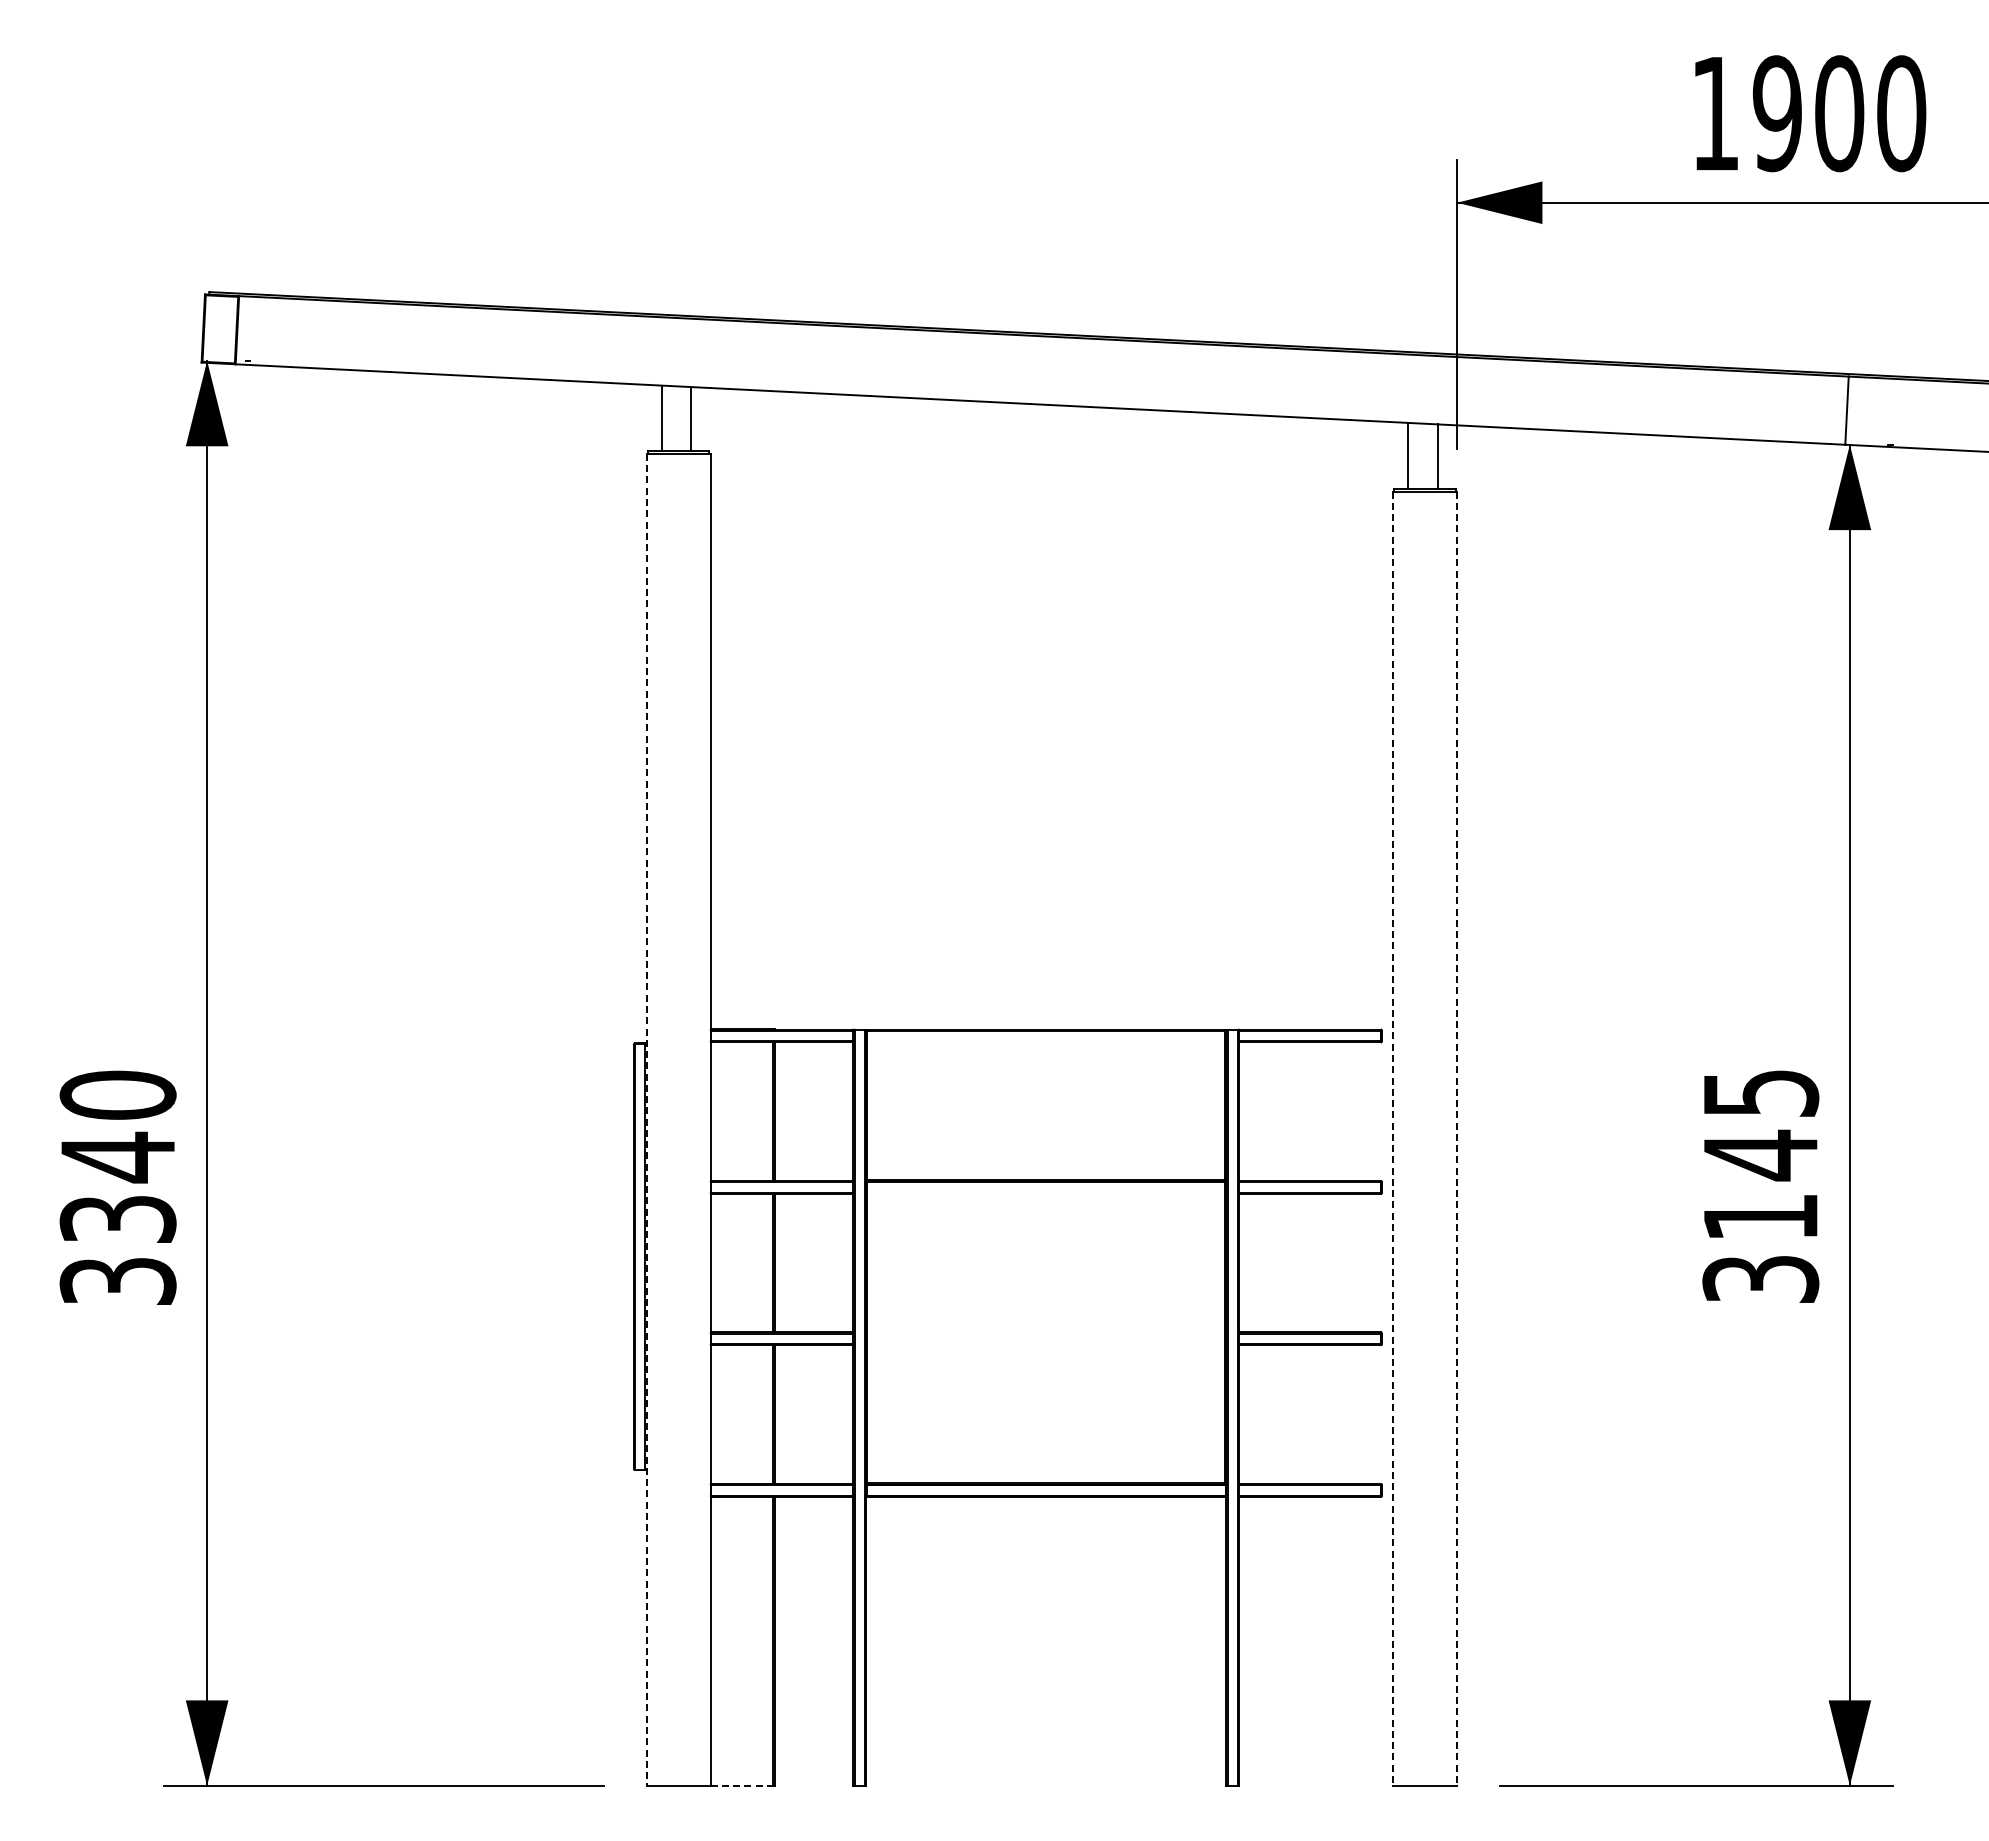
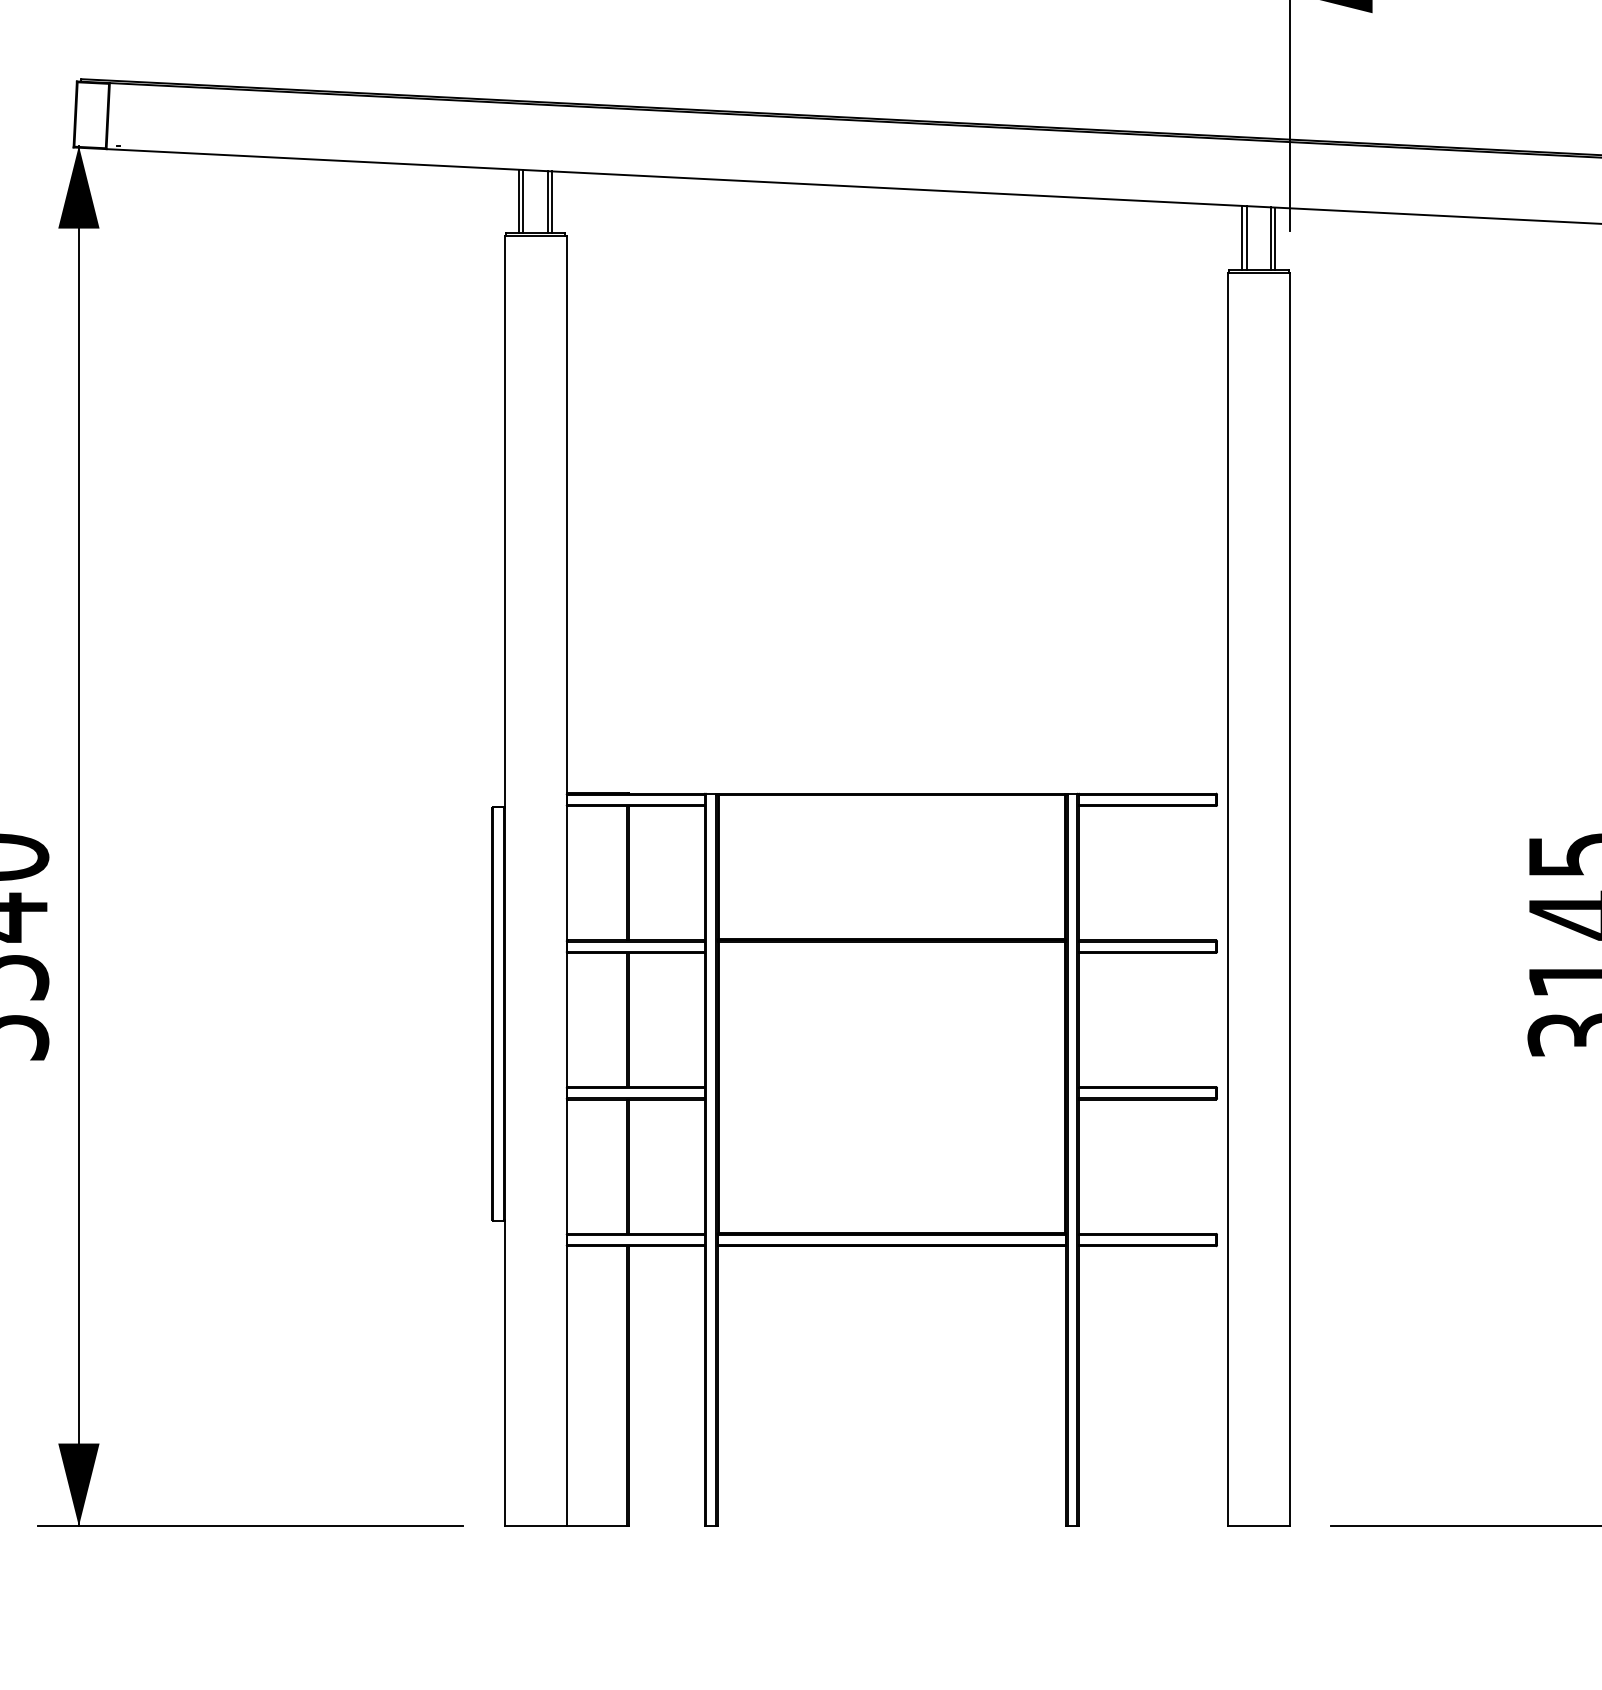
line: (665, 418) -> (522, 201), added
line: (695, 419) -> (552, 202), added
line: (1412, 455) -> (1246, 237), added
line: (1442, 456) -> (1275, 238), added
line: (646, 1119) -> (504, 880), dashed -> solid
line: (1393, 1139) -> (1228, 900), dashed -> solid
line: (1457, 1139) -> (1290, 900), dashed -> solid
line: (742, 1785) -> (597, 1525), dashed -> solid

